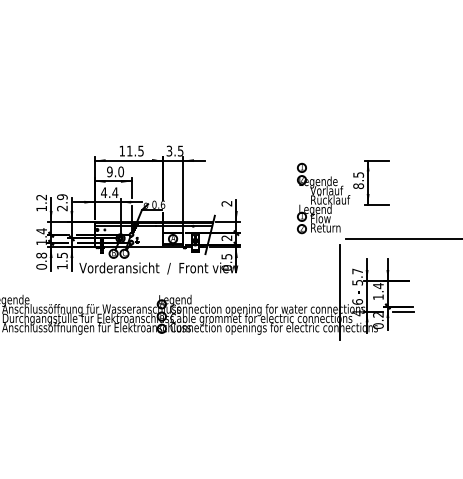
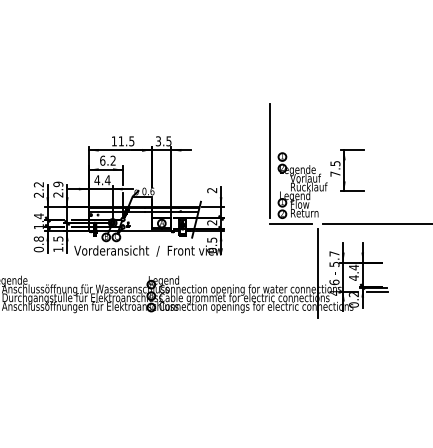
text: (114, 171) -> (107, 160), 9.0 -> 6.2
line: (289, 172) -> (270, 161), added
text: (358, 185) -> (335, 173), 8.5 -> 7.5
text: (41, 207) -> (38, 194), 1.2 -> 2.2
line: (311, 238) -> (291, 223), added
text: (377, 296) -> (353, 277), 1.4 -> 4.4

